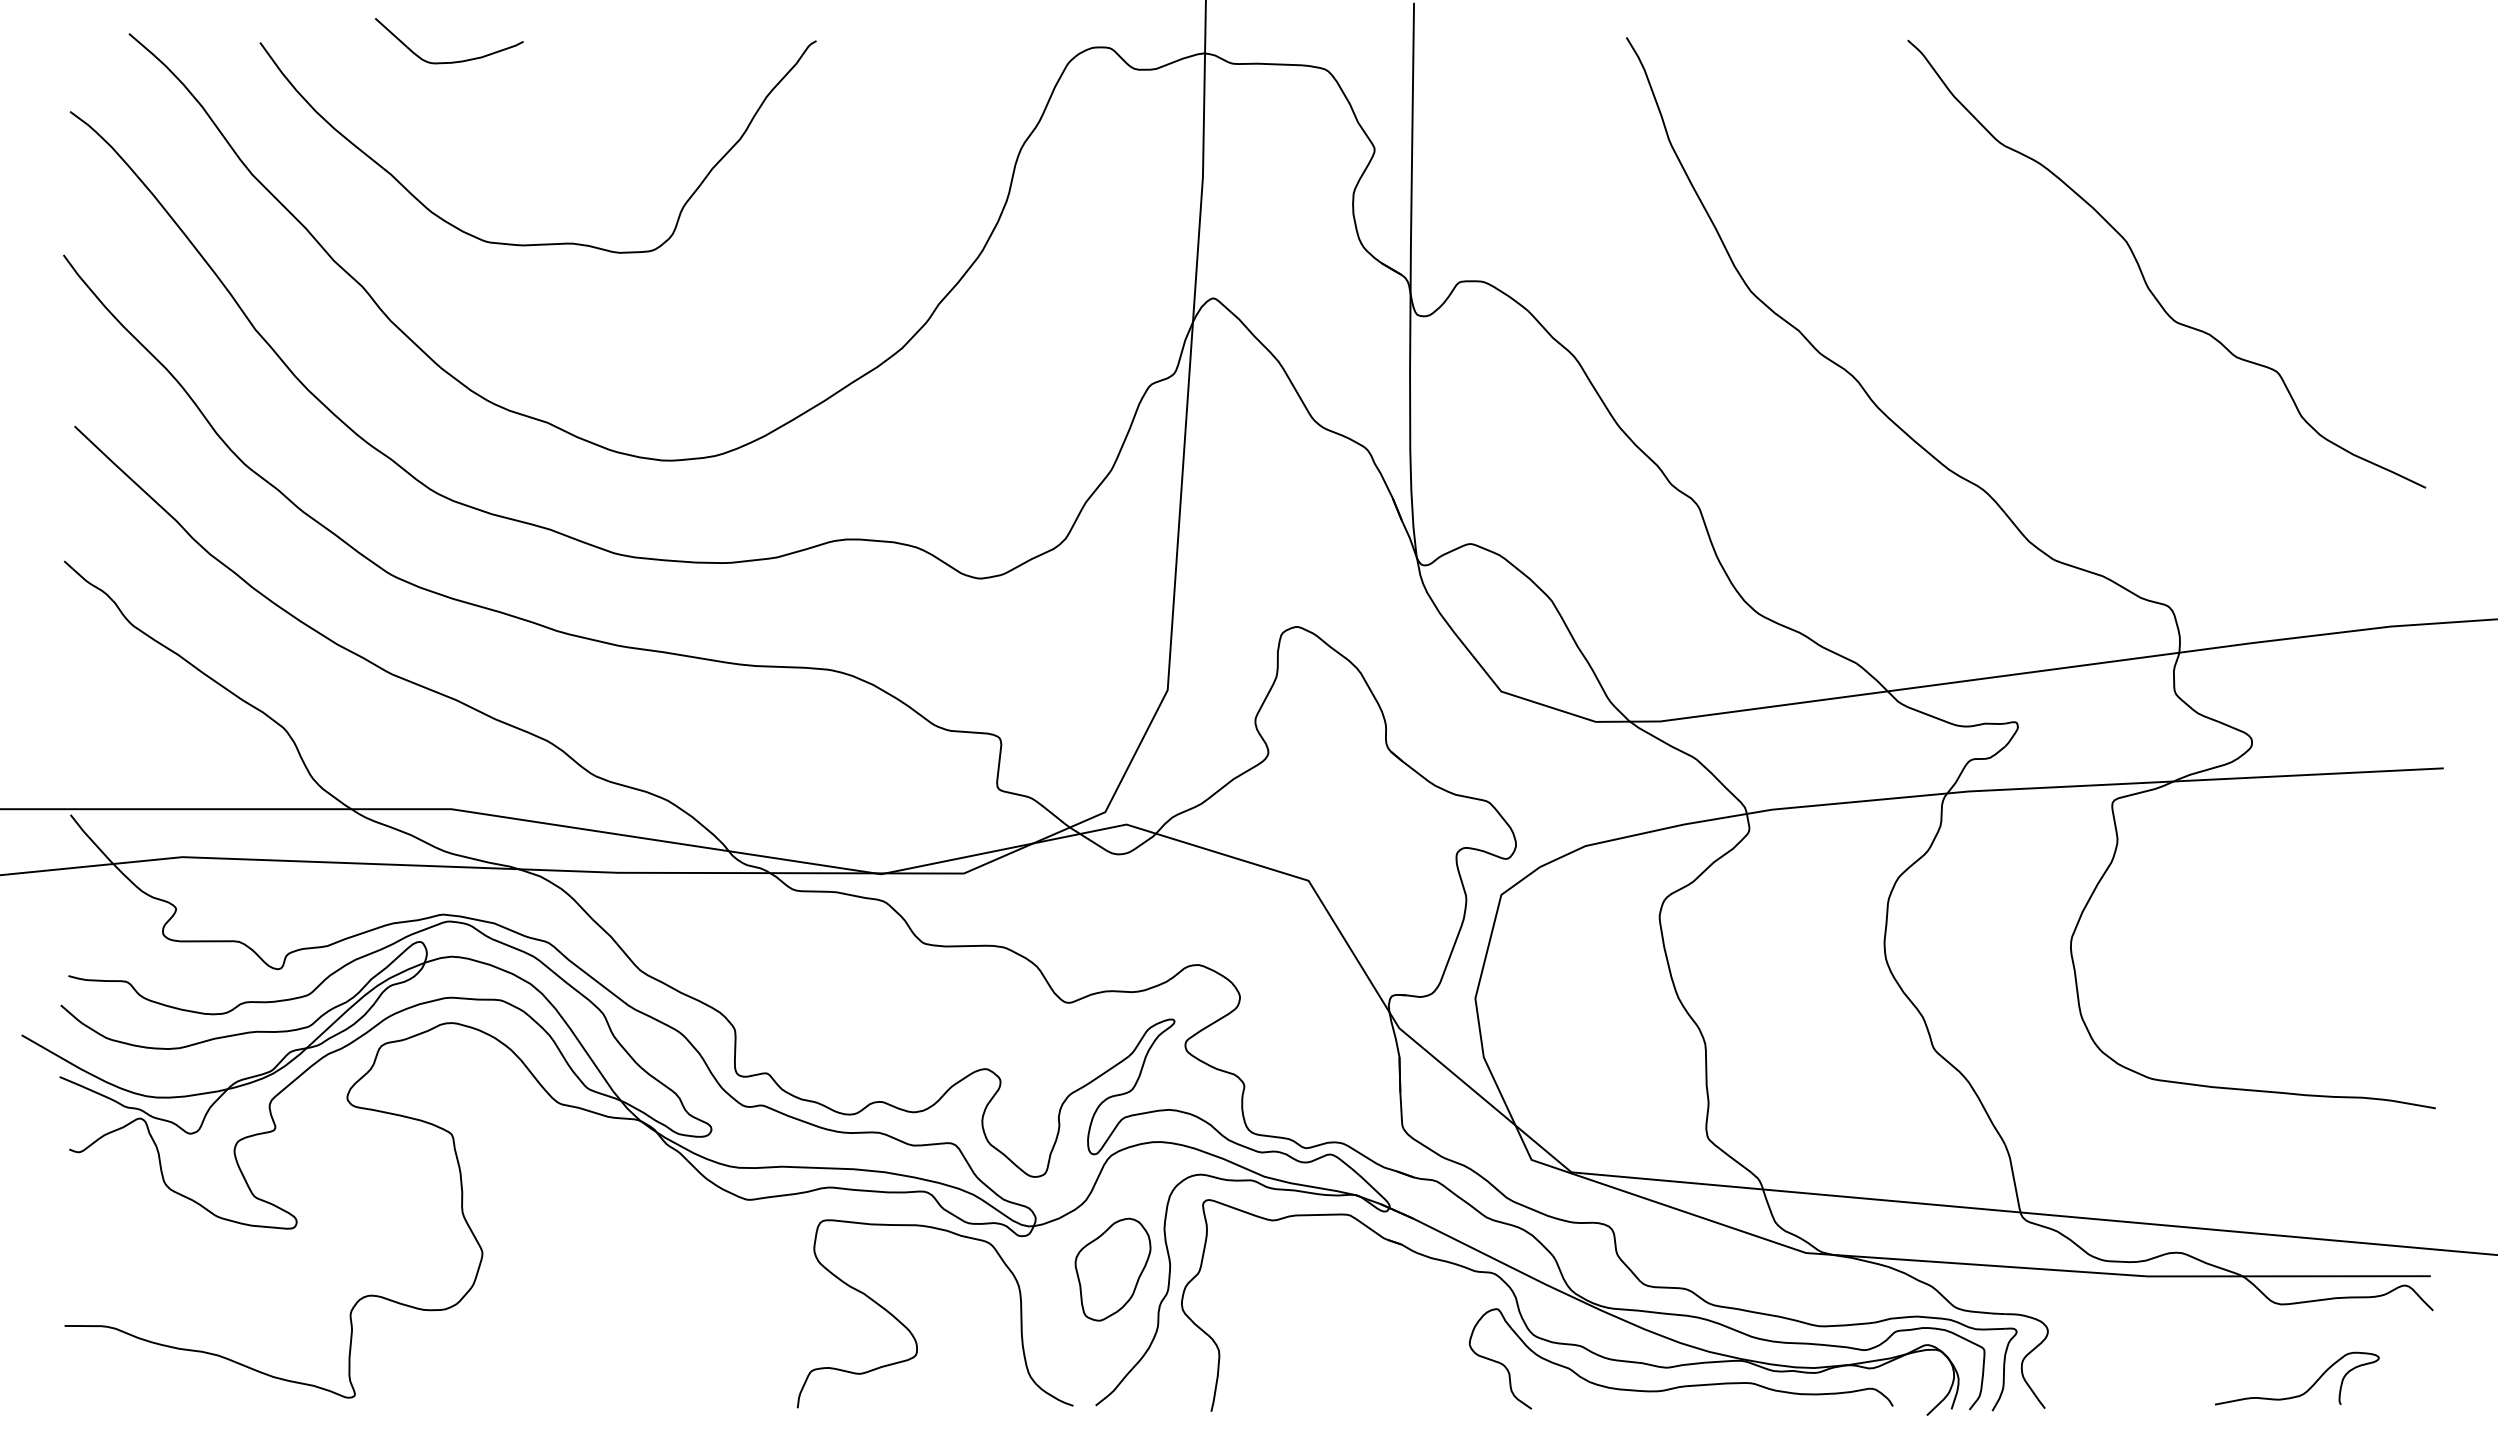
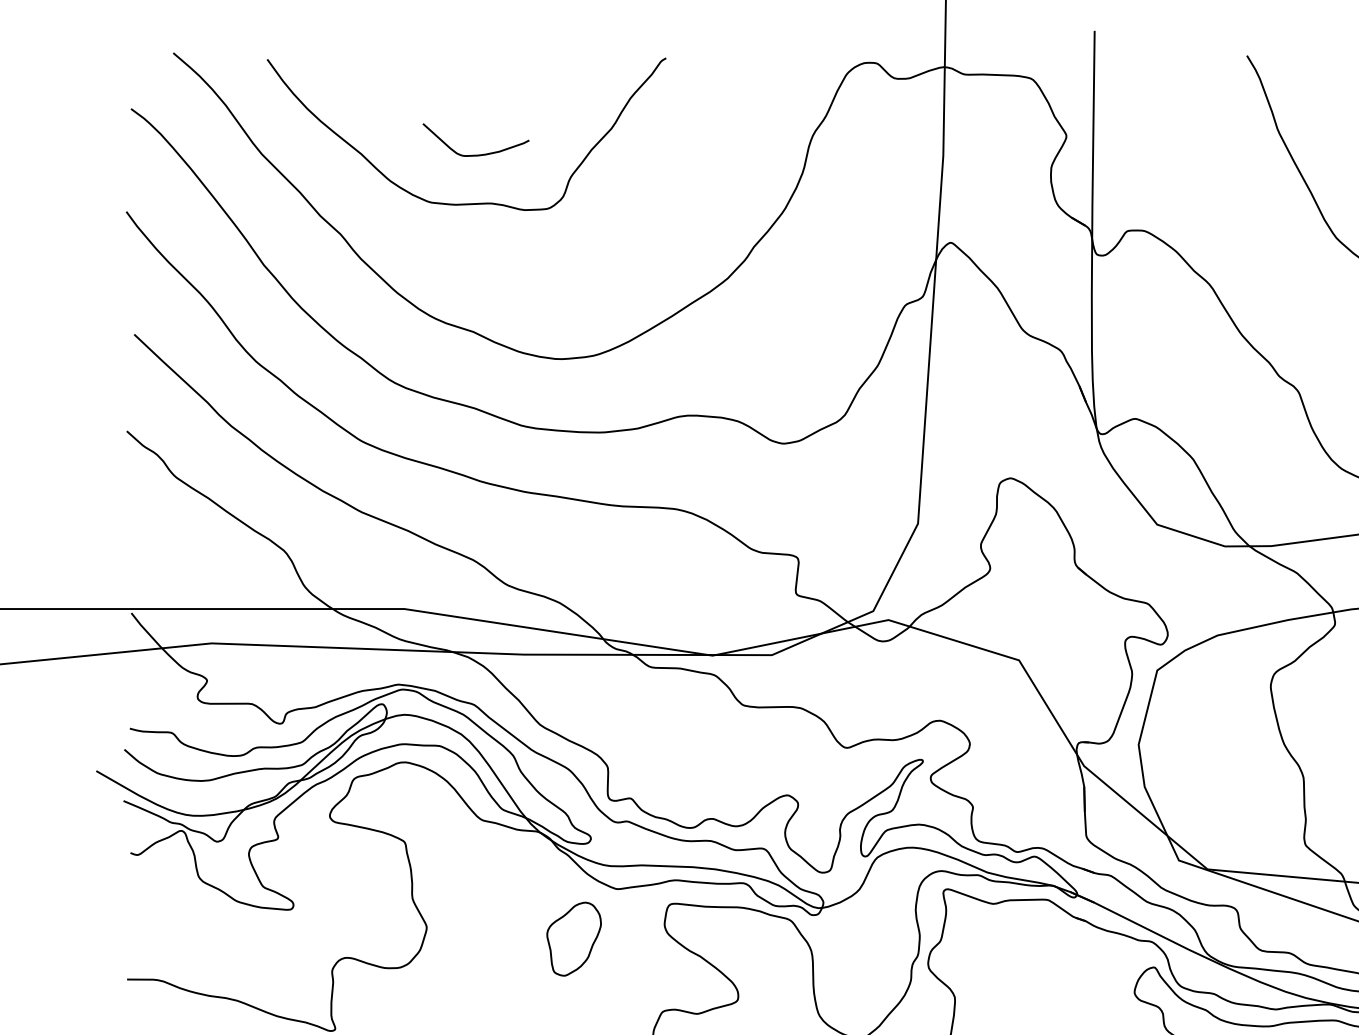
curve: (451, 61) -> (477, 154), moved
part: (1112, 1269) -> (573, 939), moved

